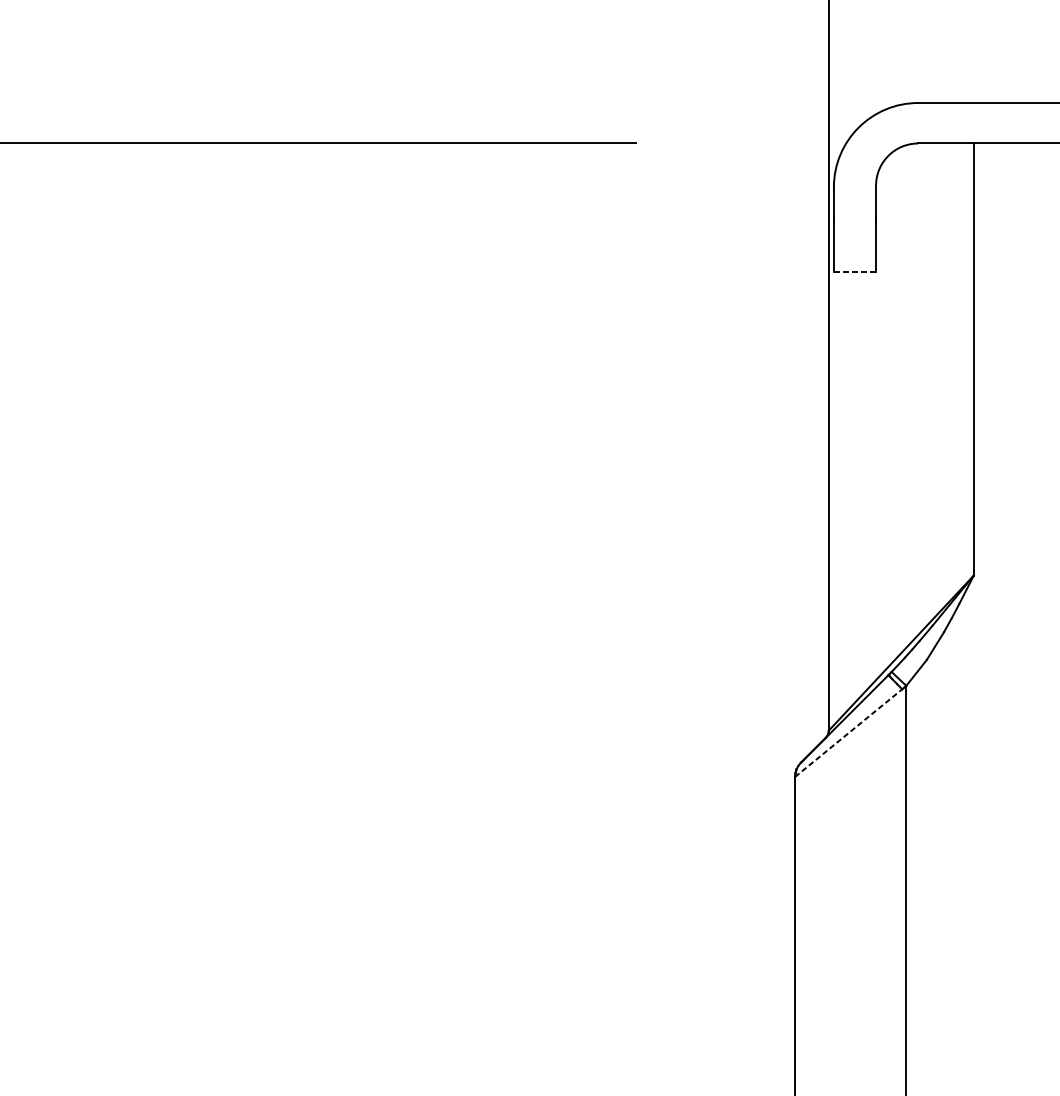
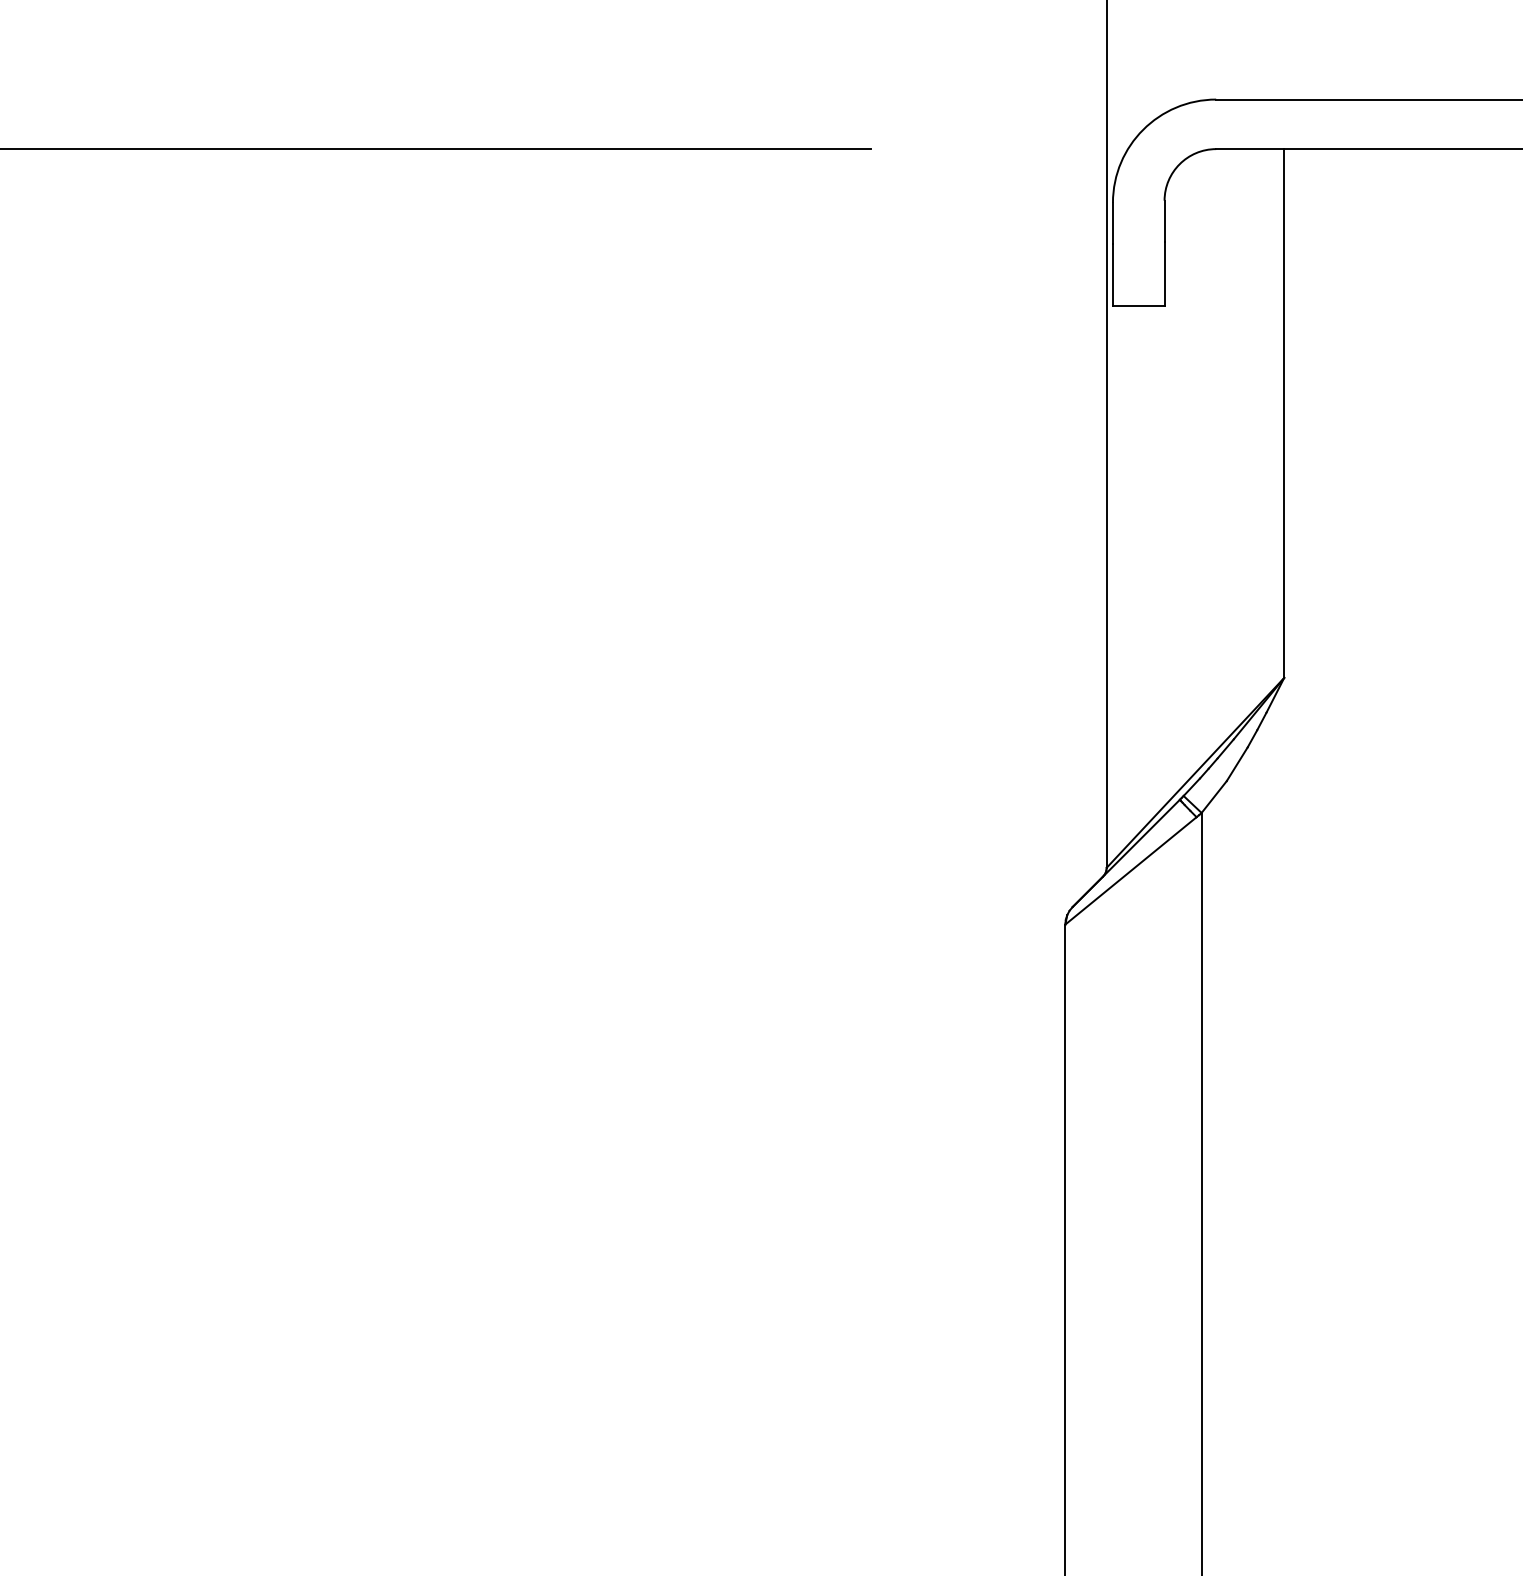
line: (854, 272) -> (1138, 306), dashed -> solid
line: (849, 732) -> (1131, 870), dashed -> solid

